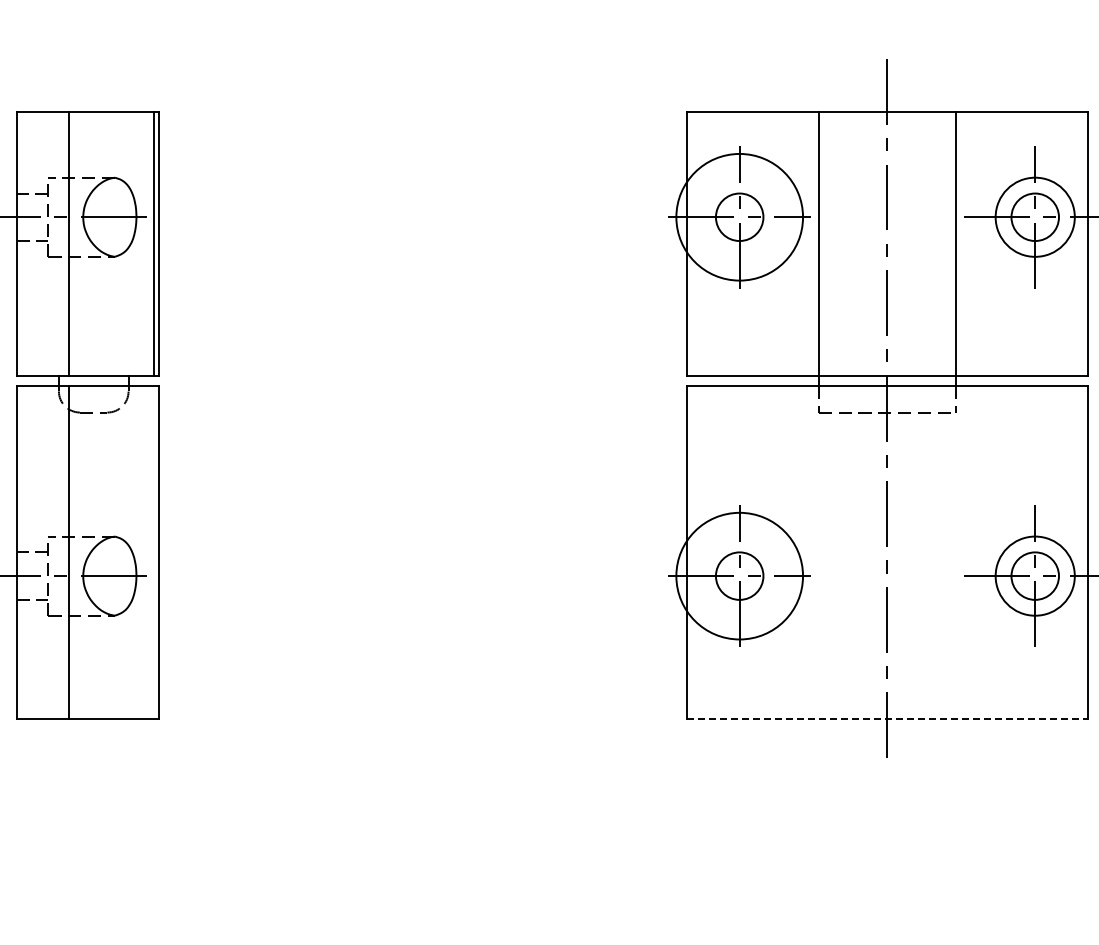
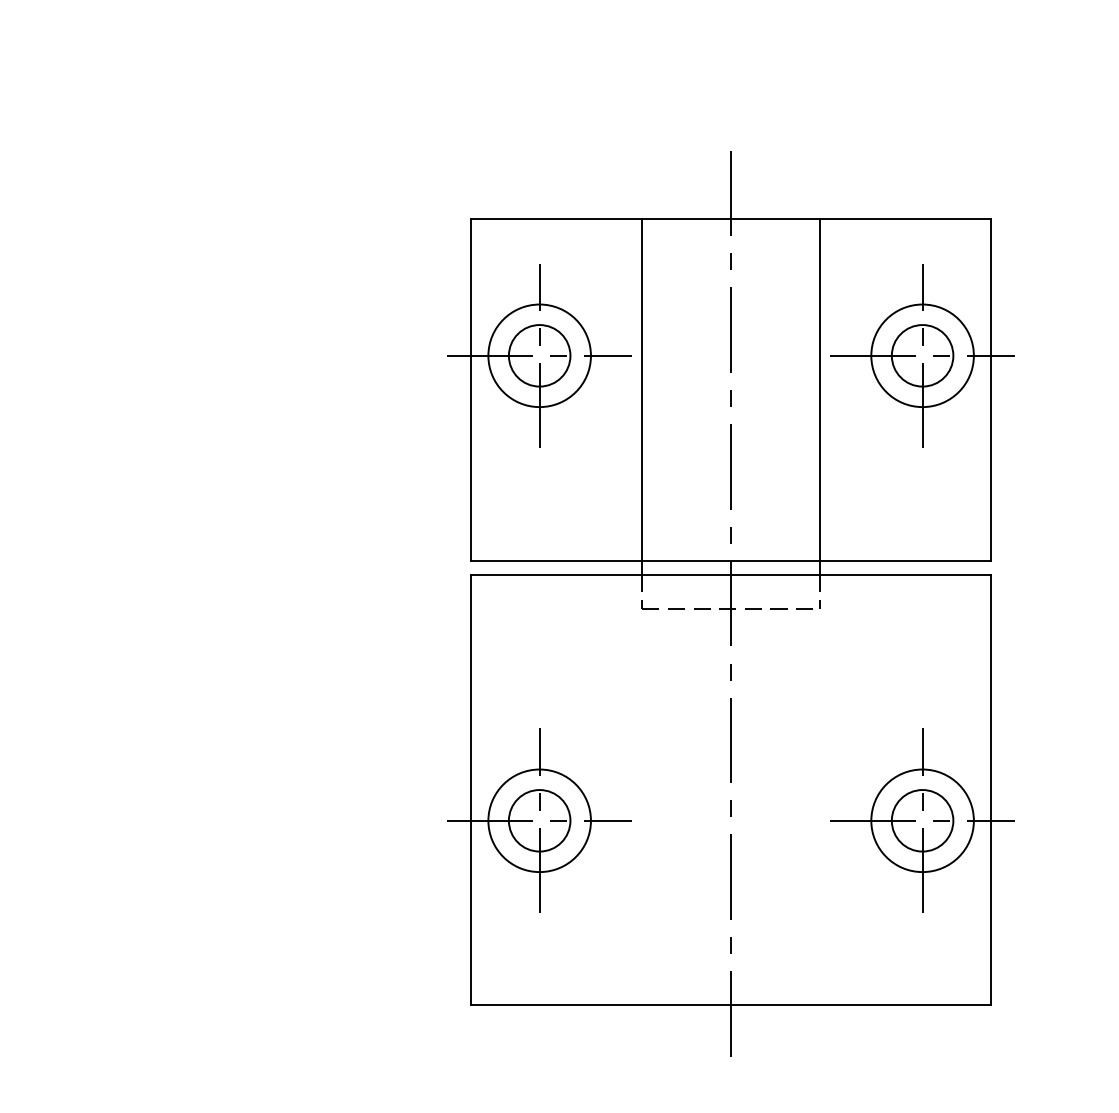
circle: (739, 216) -> (539, 354), size x0.62
circle: (739, 575) -> (539, 819), size x0.62
line: (887, 718) -> (731, 1005), dashed -> solid

